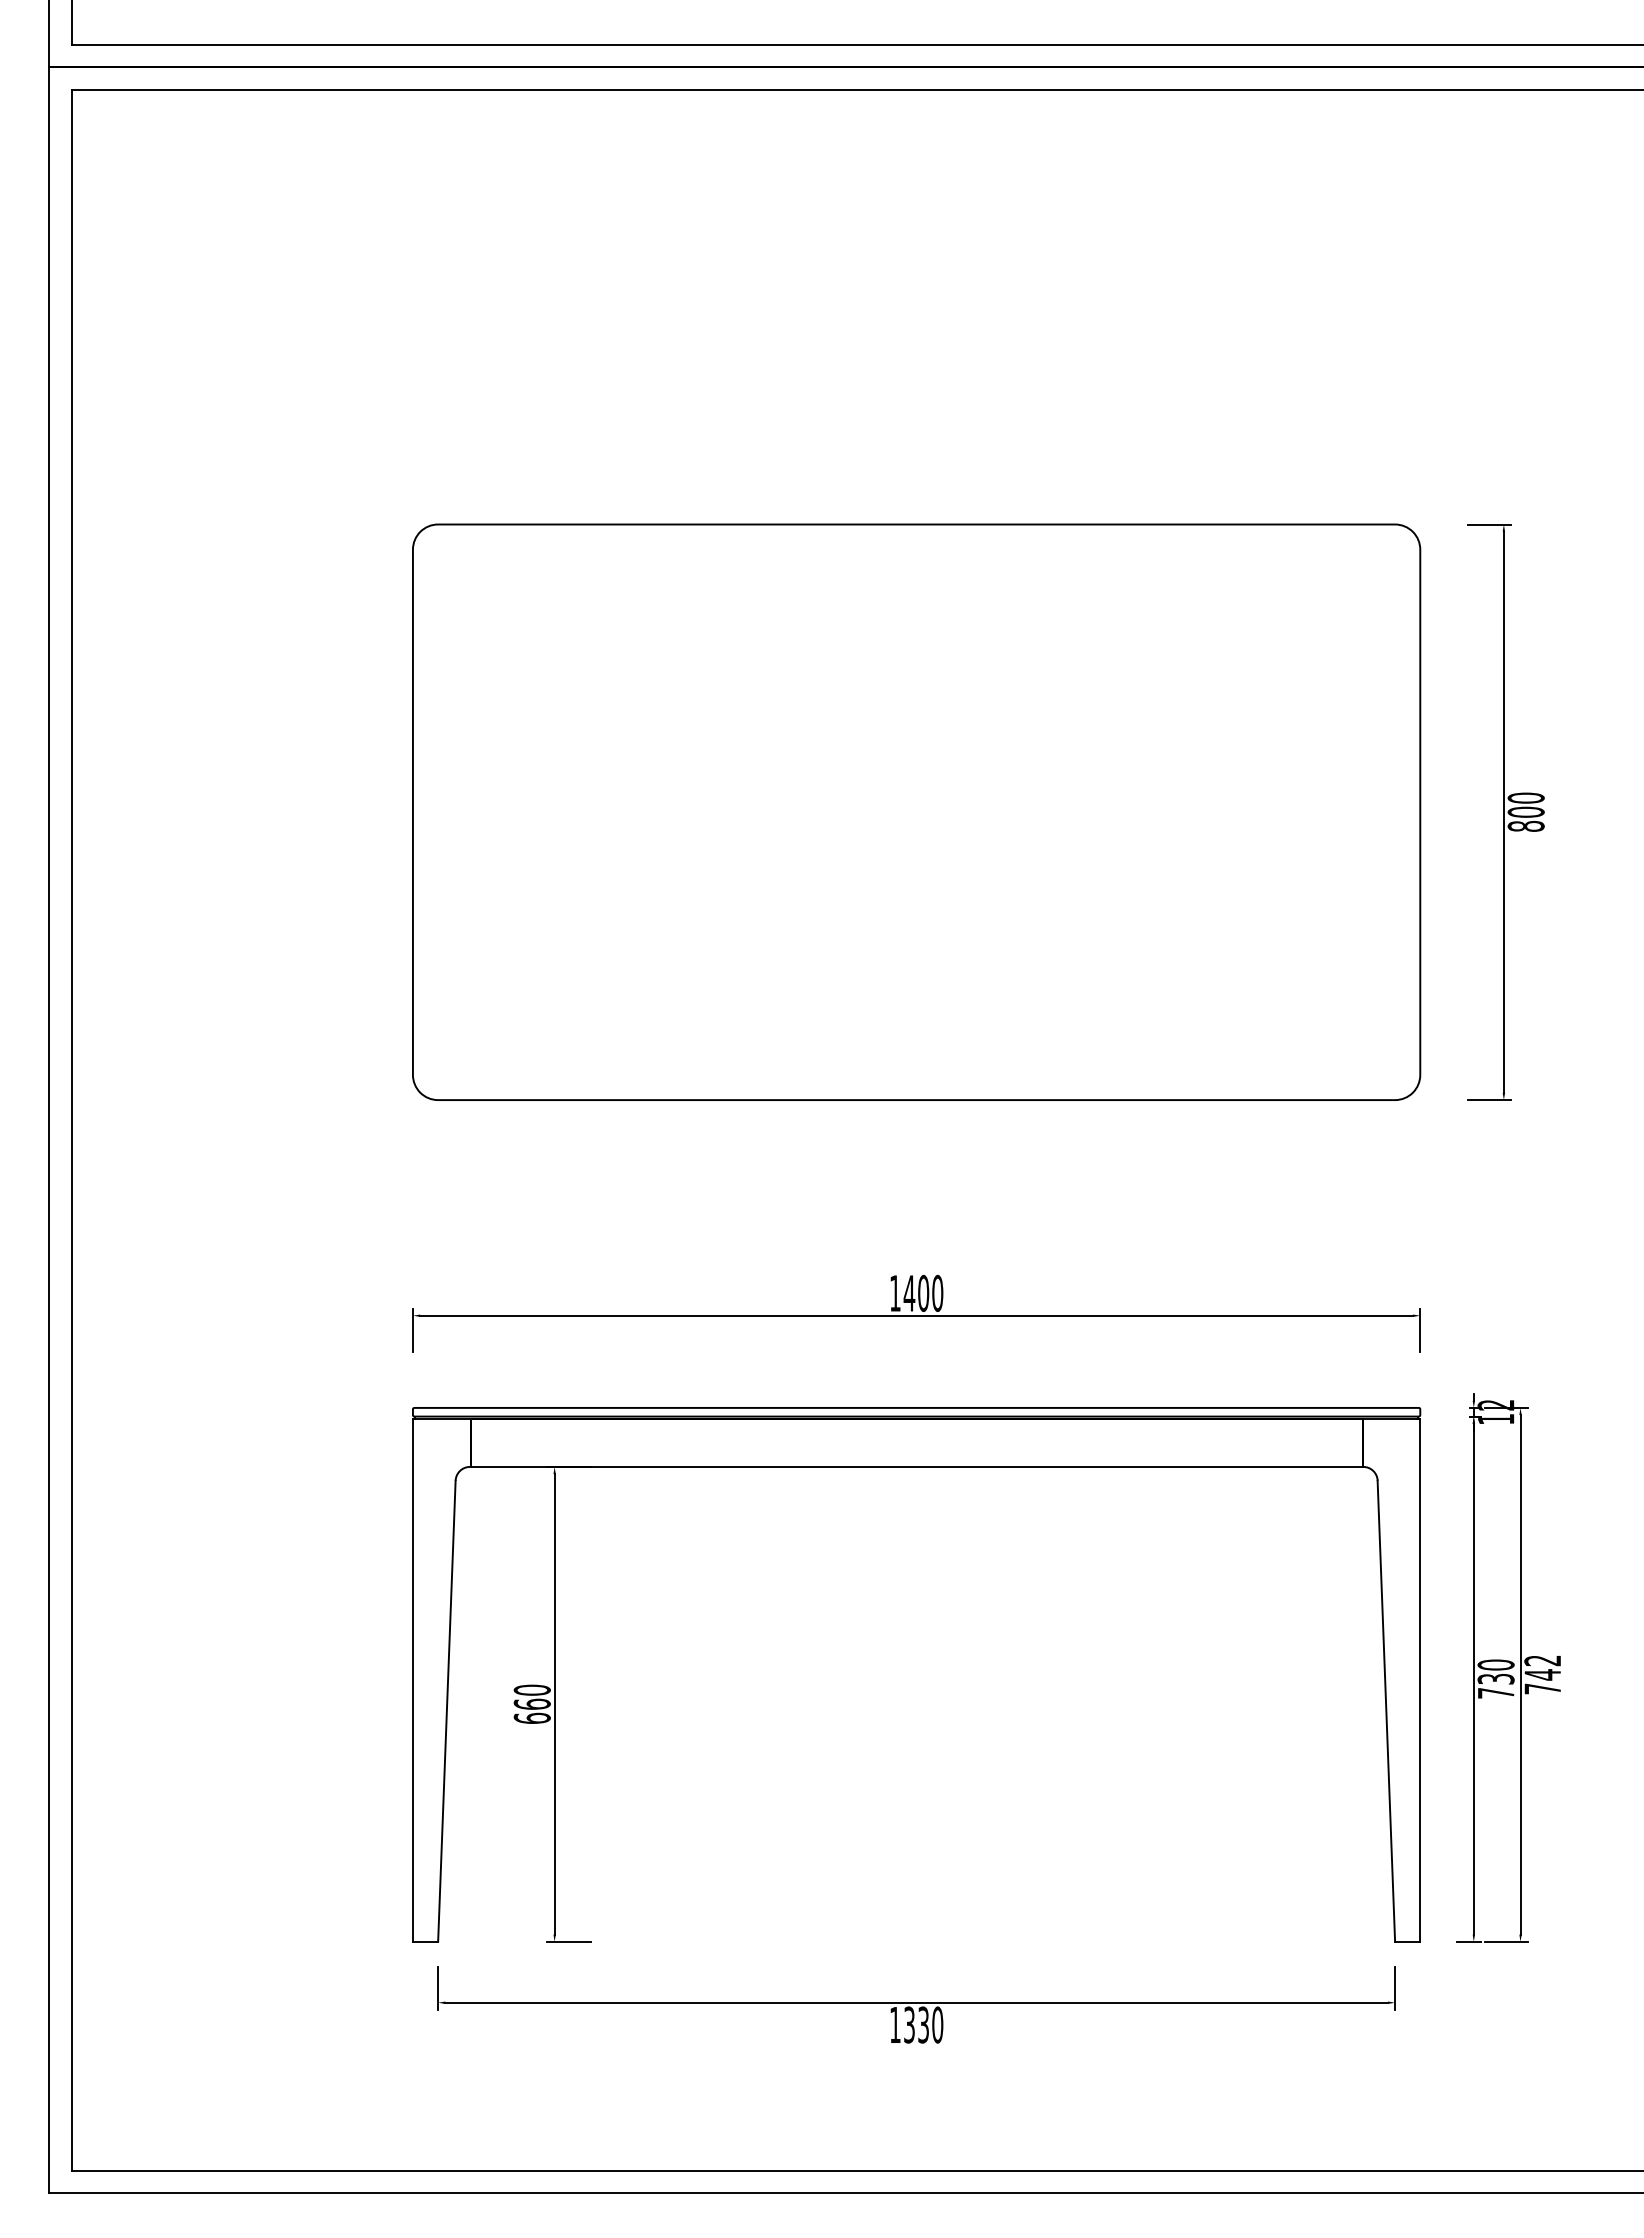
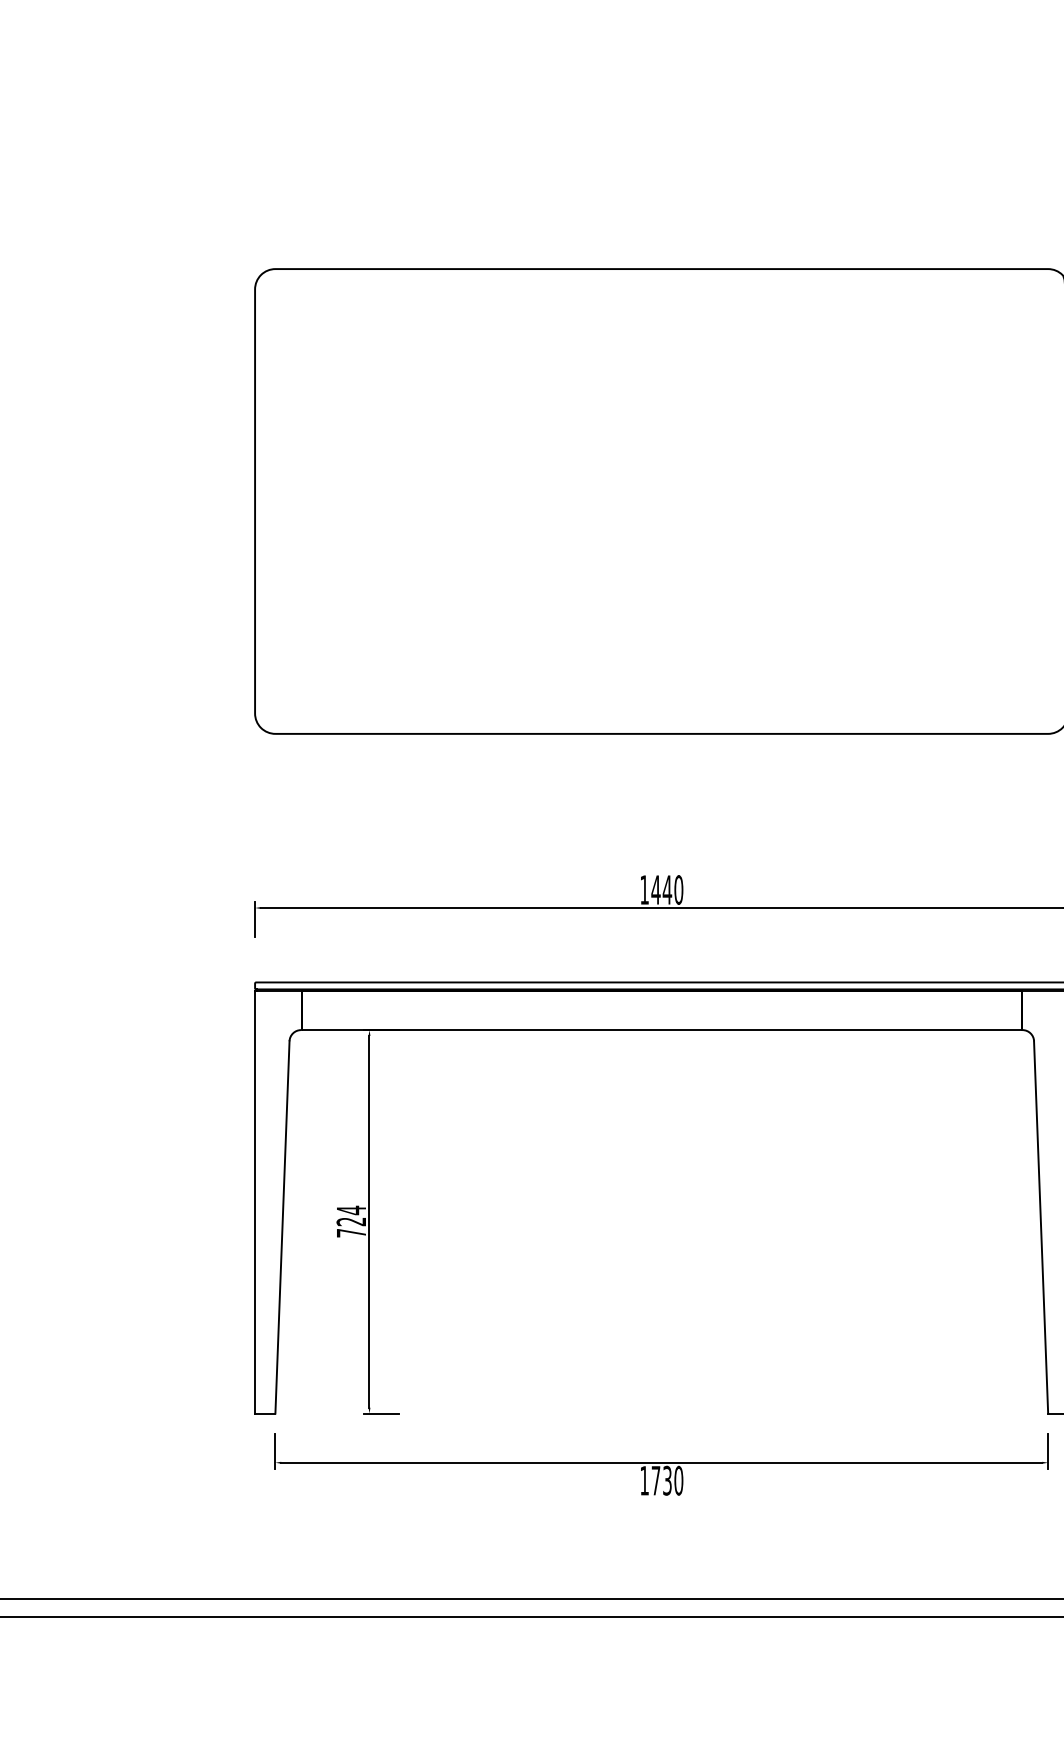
text: (923, 1293) -> (667, 890), 1400 -> 1440
text: (531, 1703) -> (350, 1221), 660 -> 724
text: (909, 2024) -> (656, 1480), 1330 -> 1730

